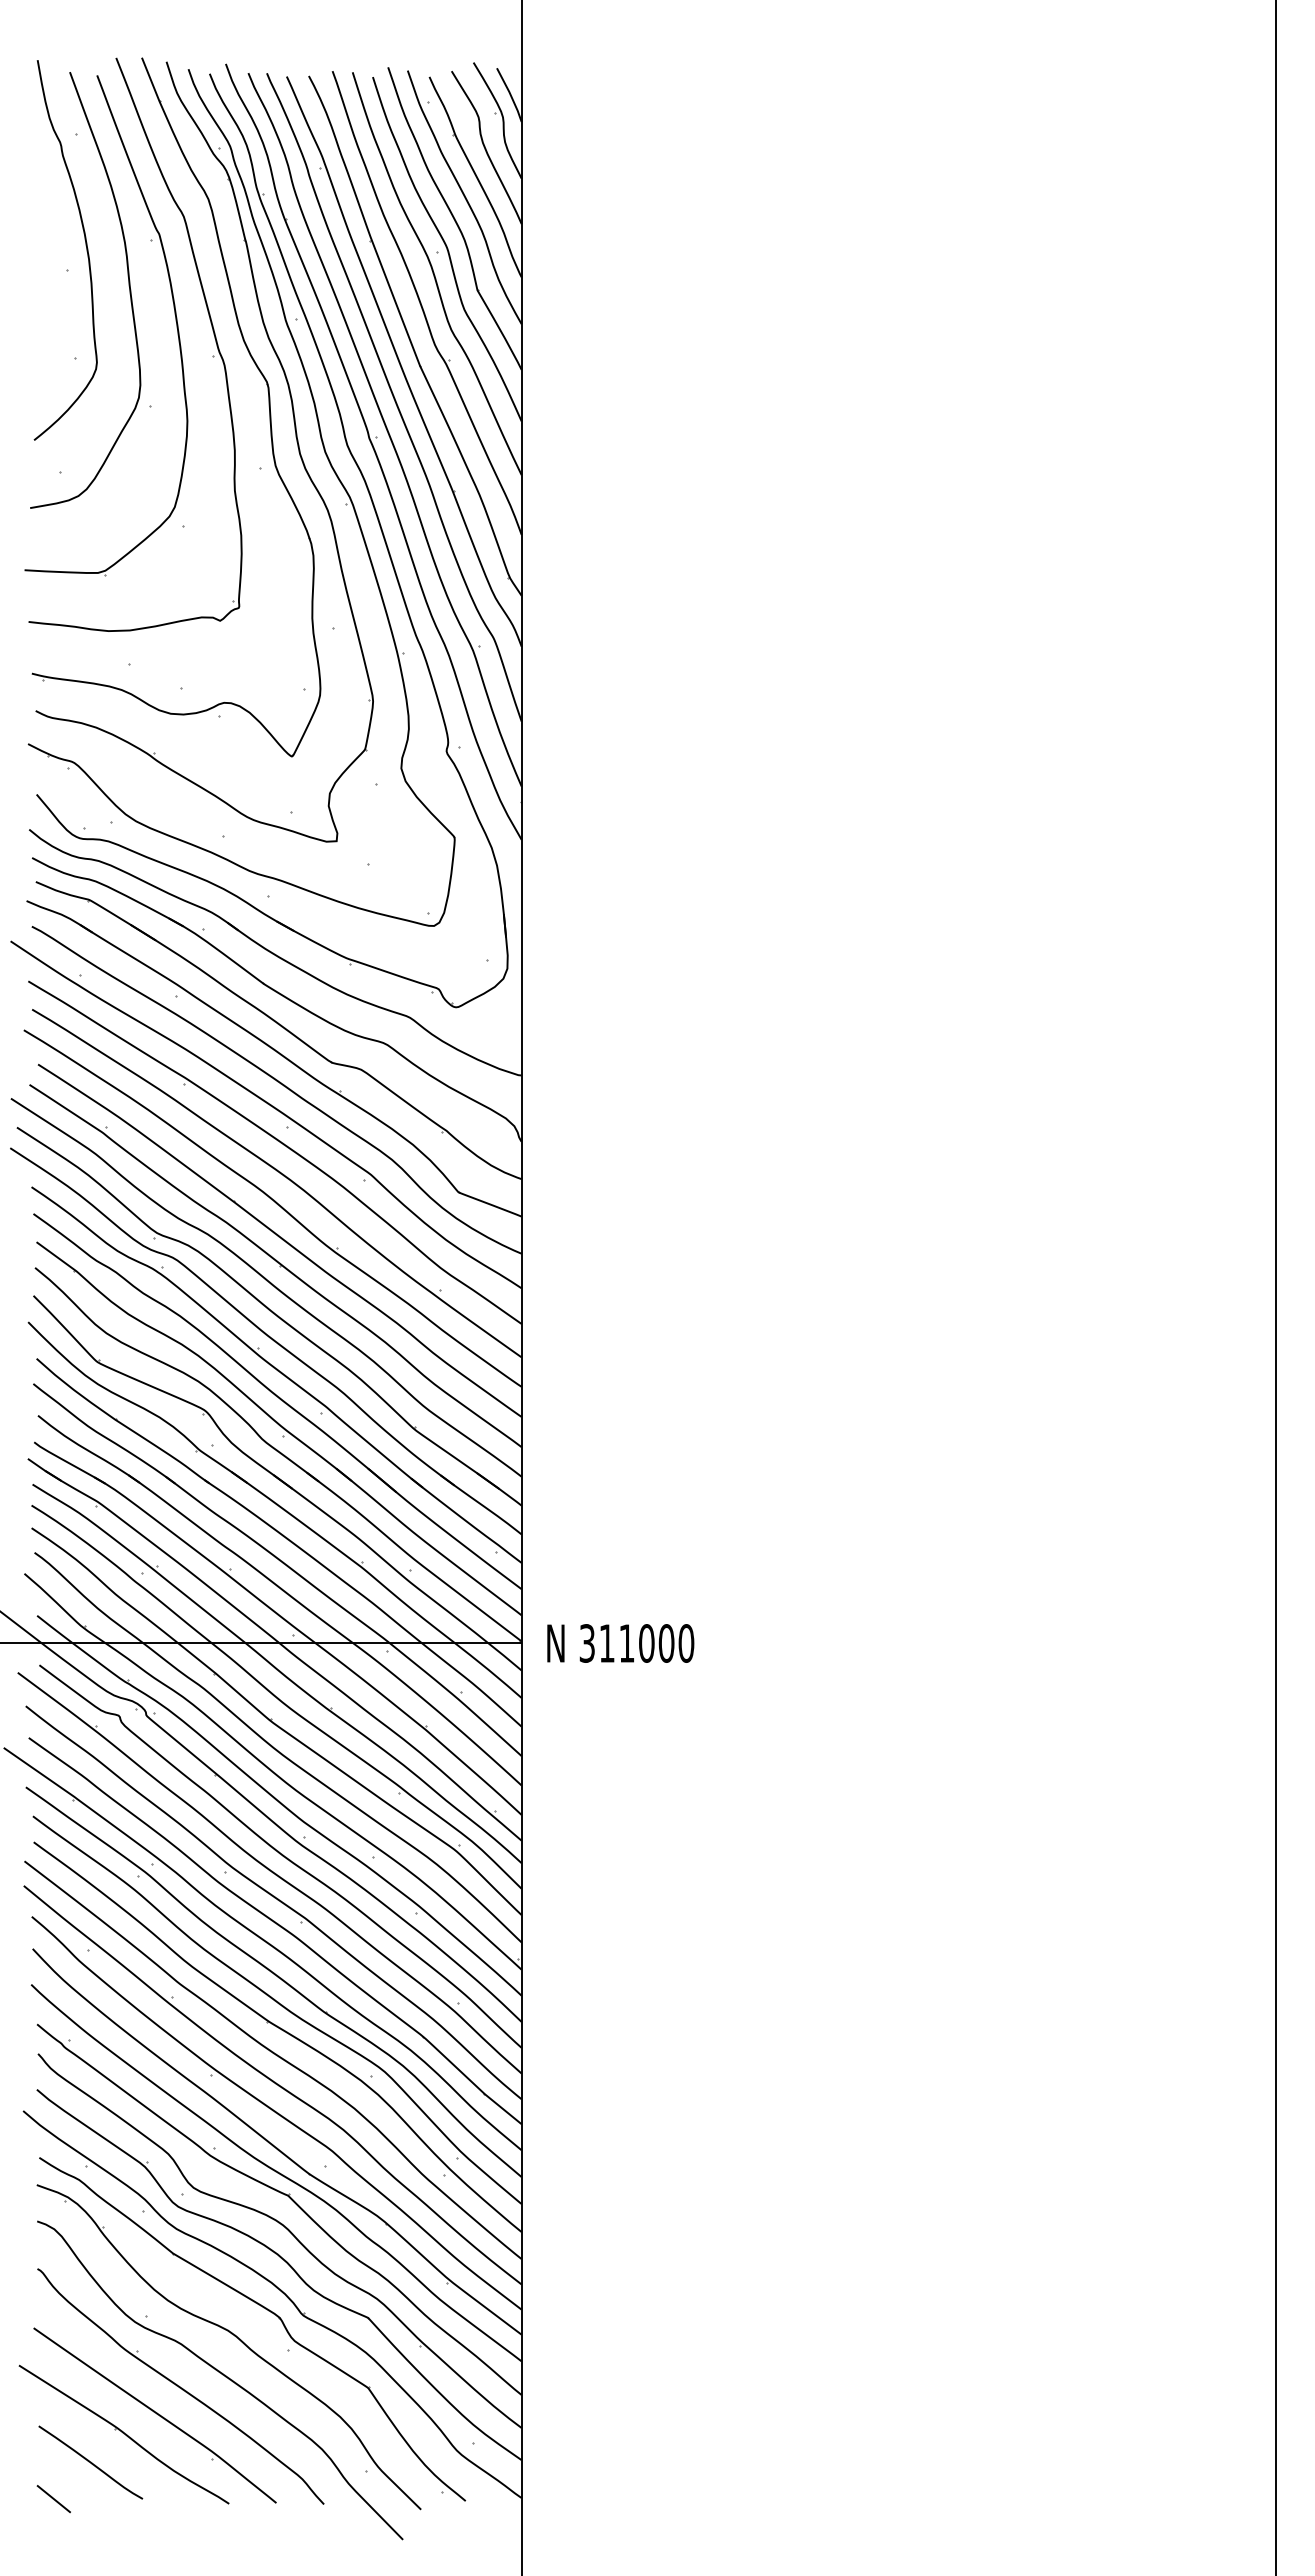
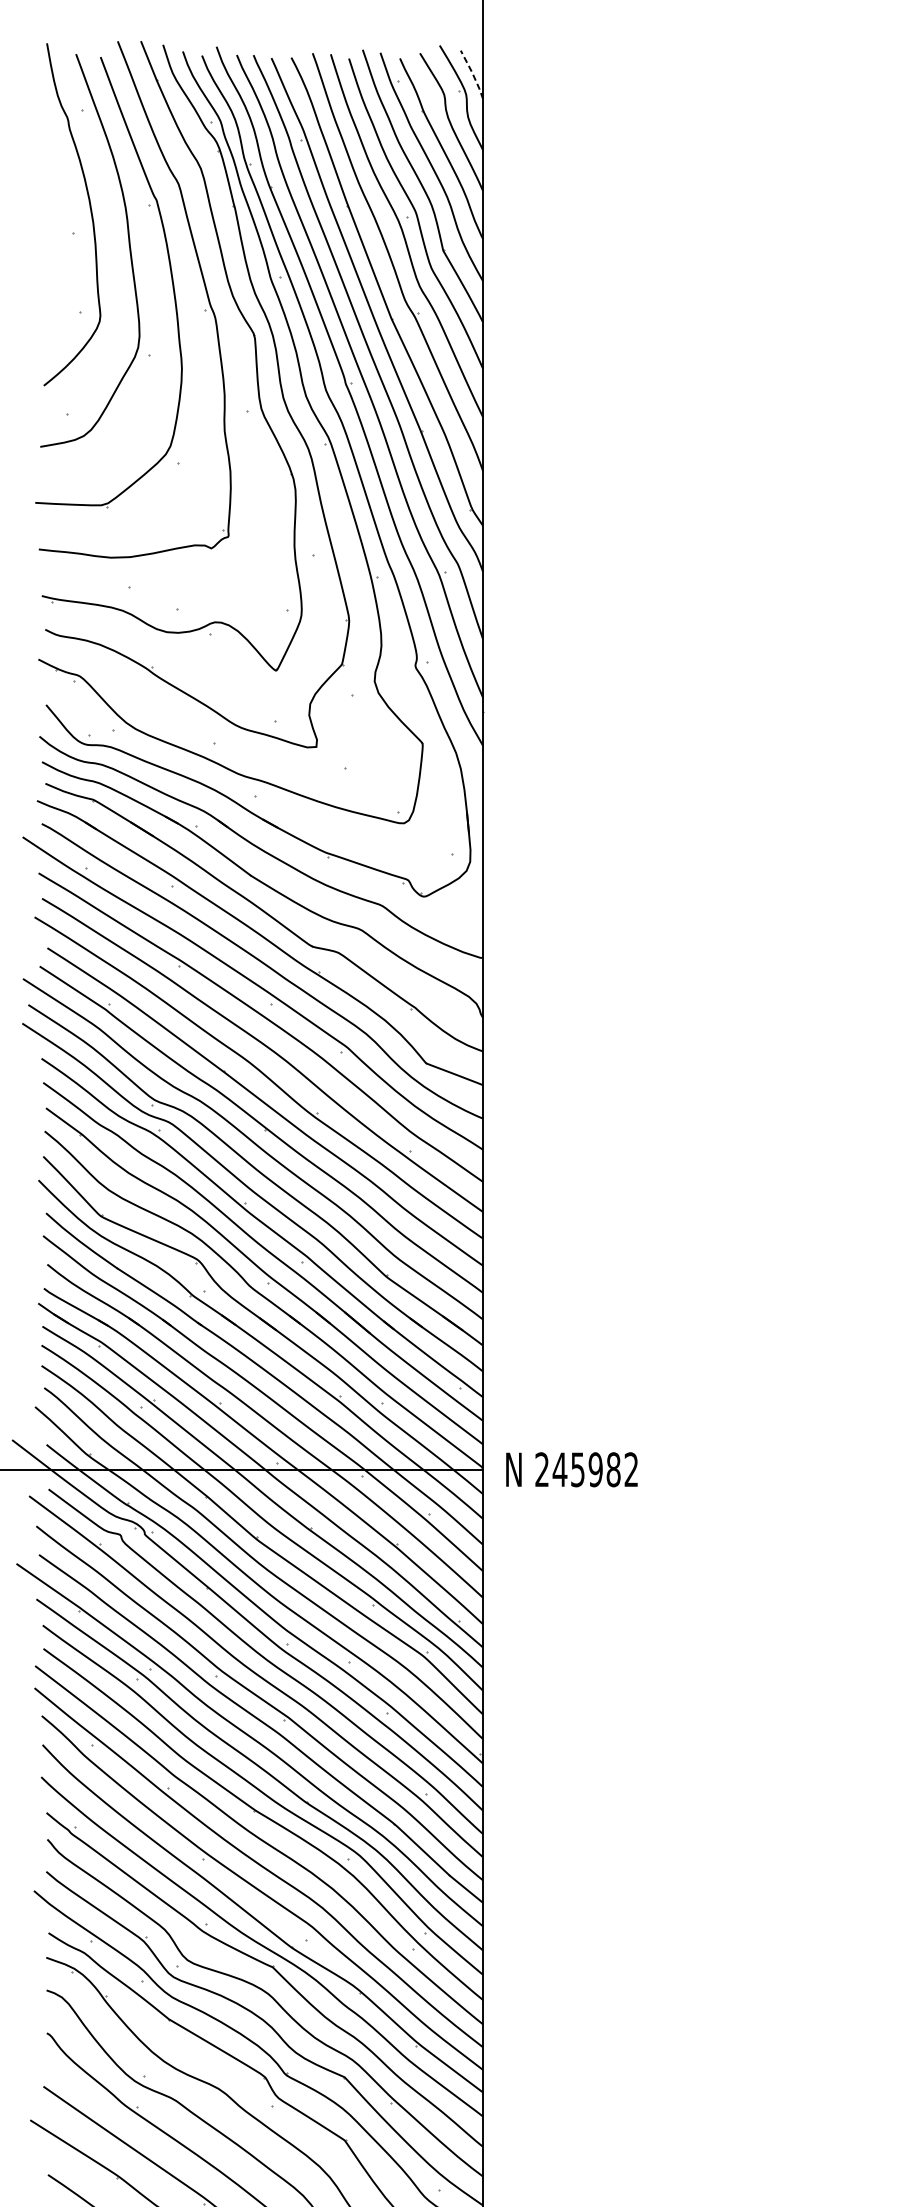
line: (510, 94) -> (473, 74), solid -> dashed
text: (636, 1643) -> (586, 1469), 311000 -> 245982

